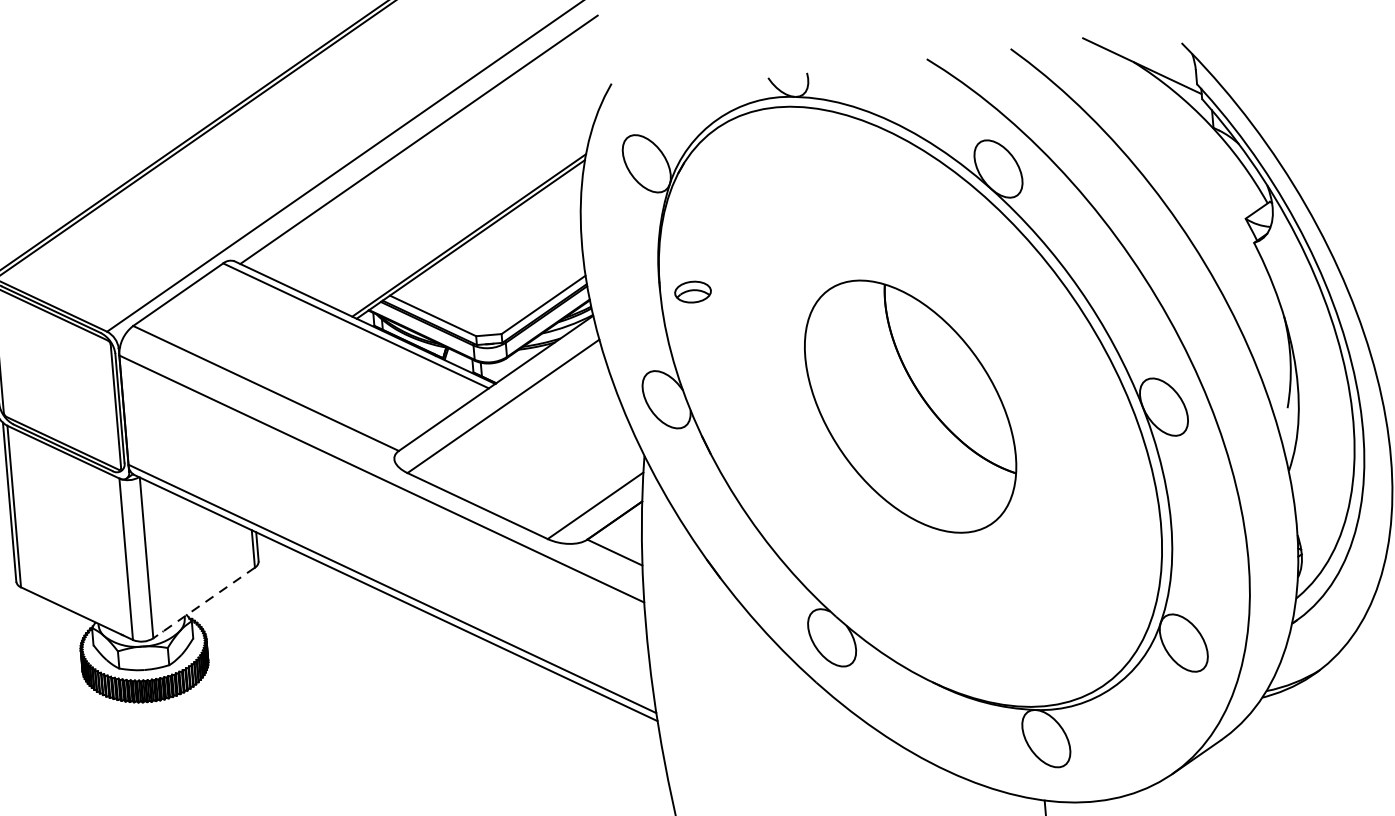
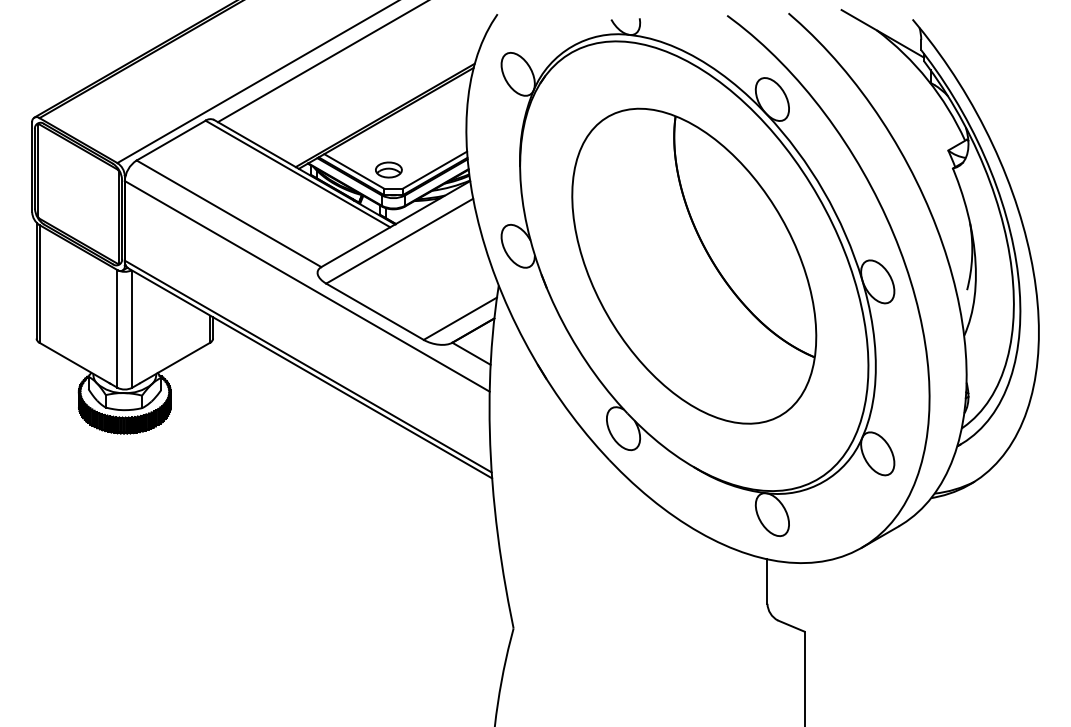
part: (692, 291) -> (388, 169), moved
part: (910, 405) -> (694, 265), size x1.67
line: (204, 603) -> (171, 365), dashed -> solid

